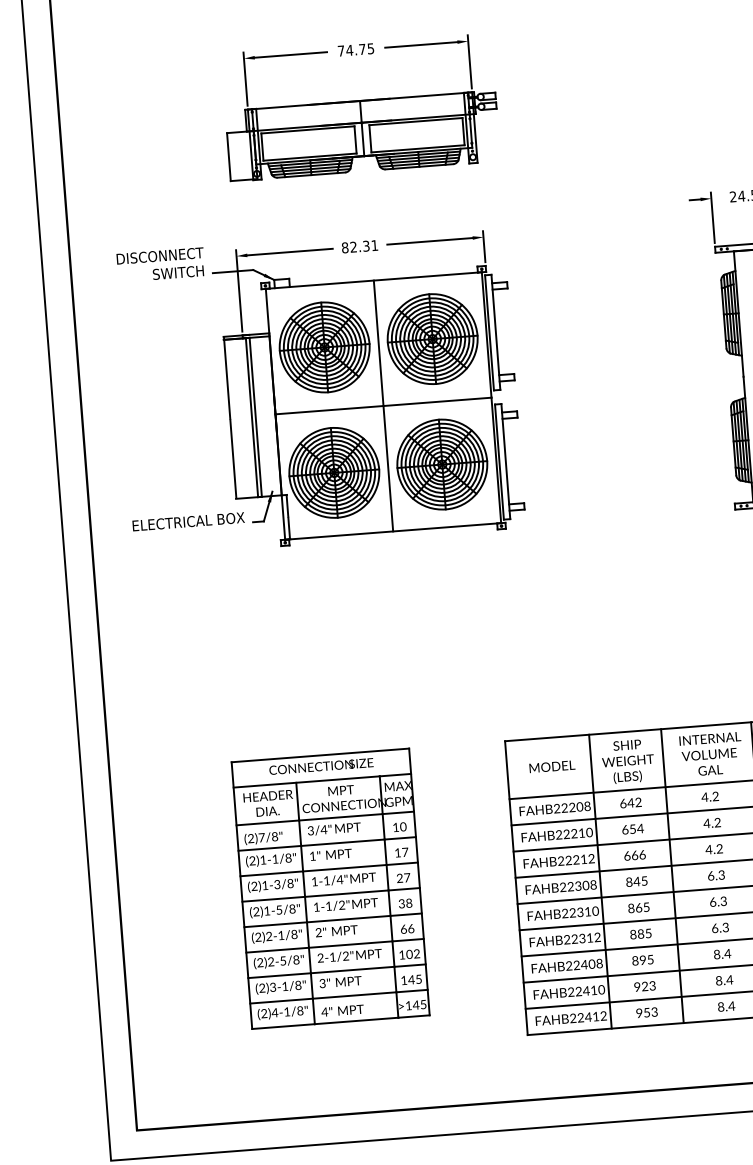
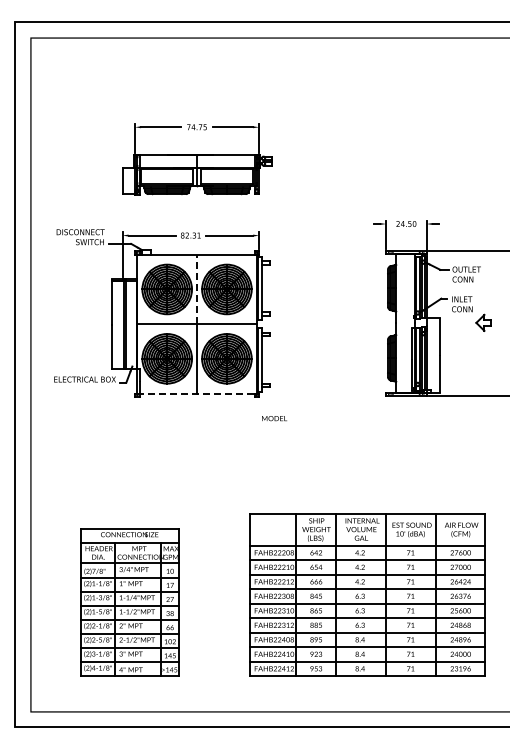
line: (379, 343) -> (197, 289), solid -> dashed
line: (393, 531) -> (197, 393), solid -> dashed
text: (552, 766) -> (274, 418), moved
part: (330, 889) -> (129, 602), moved

